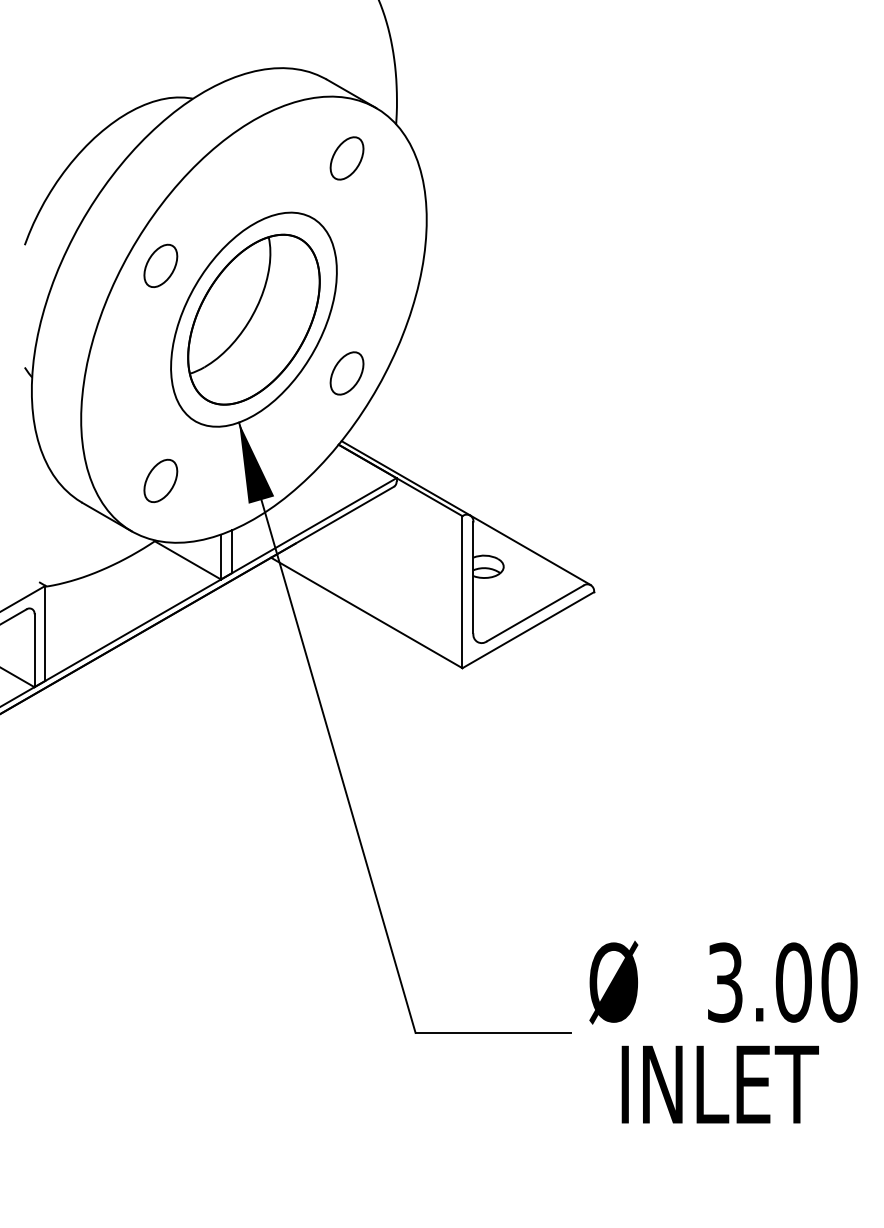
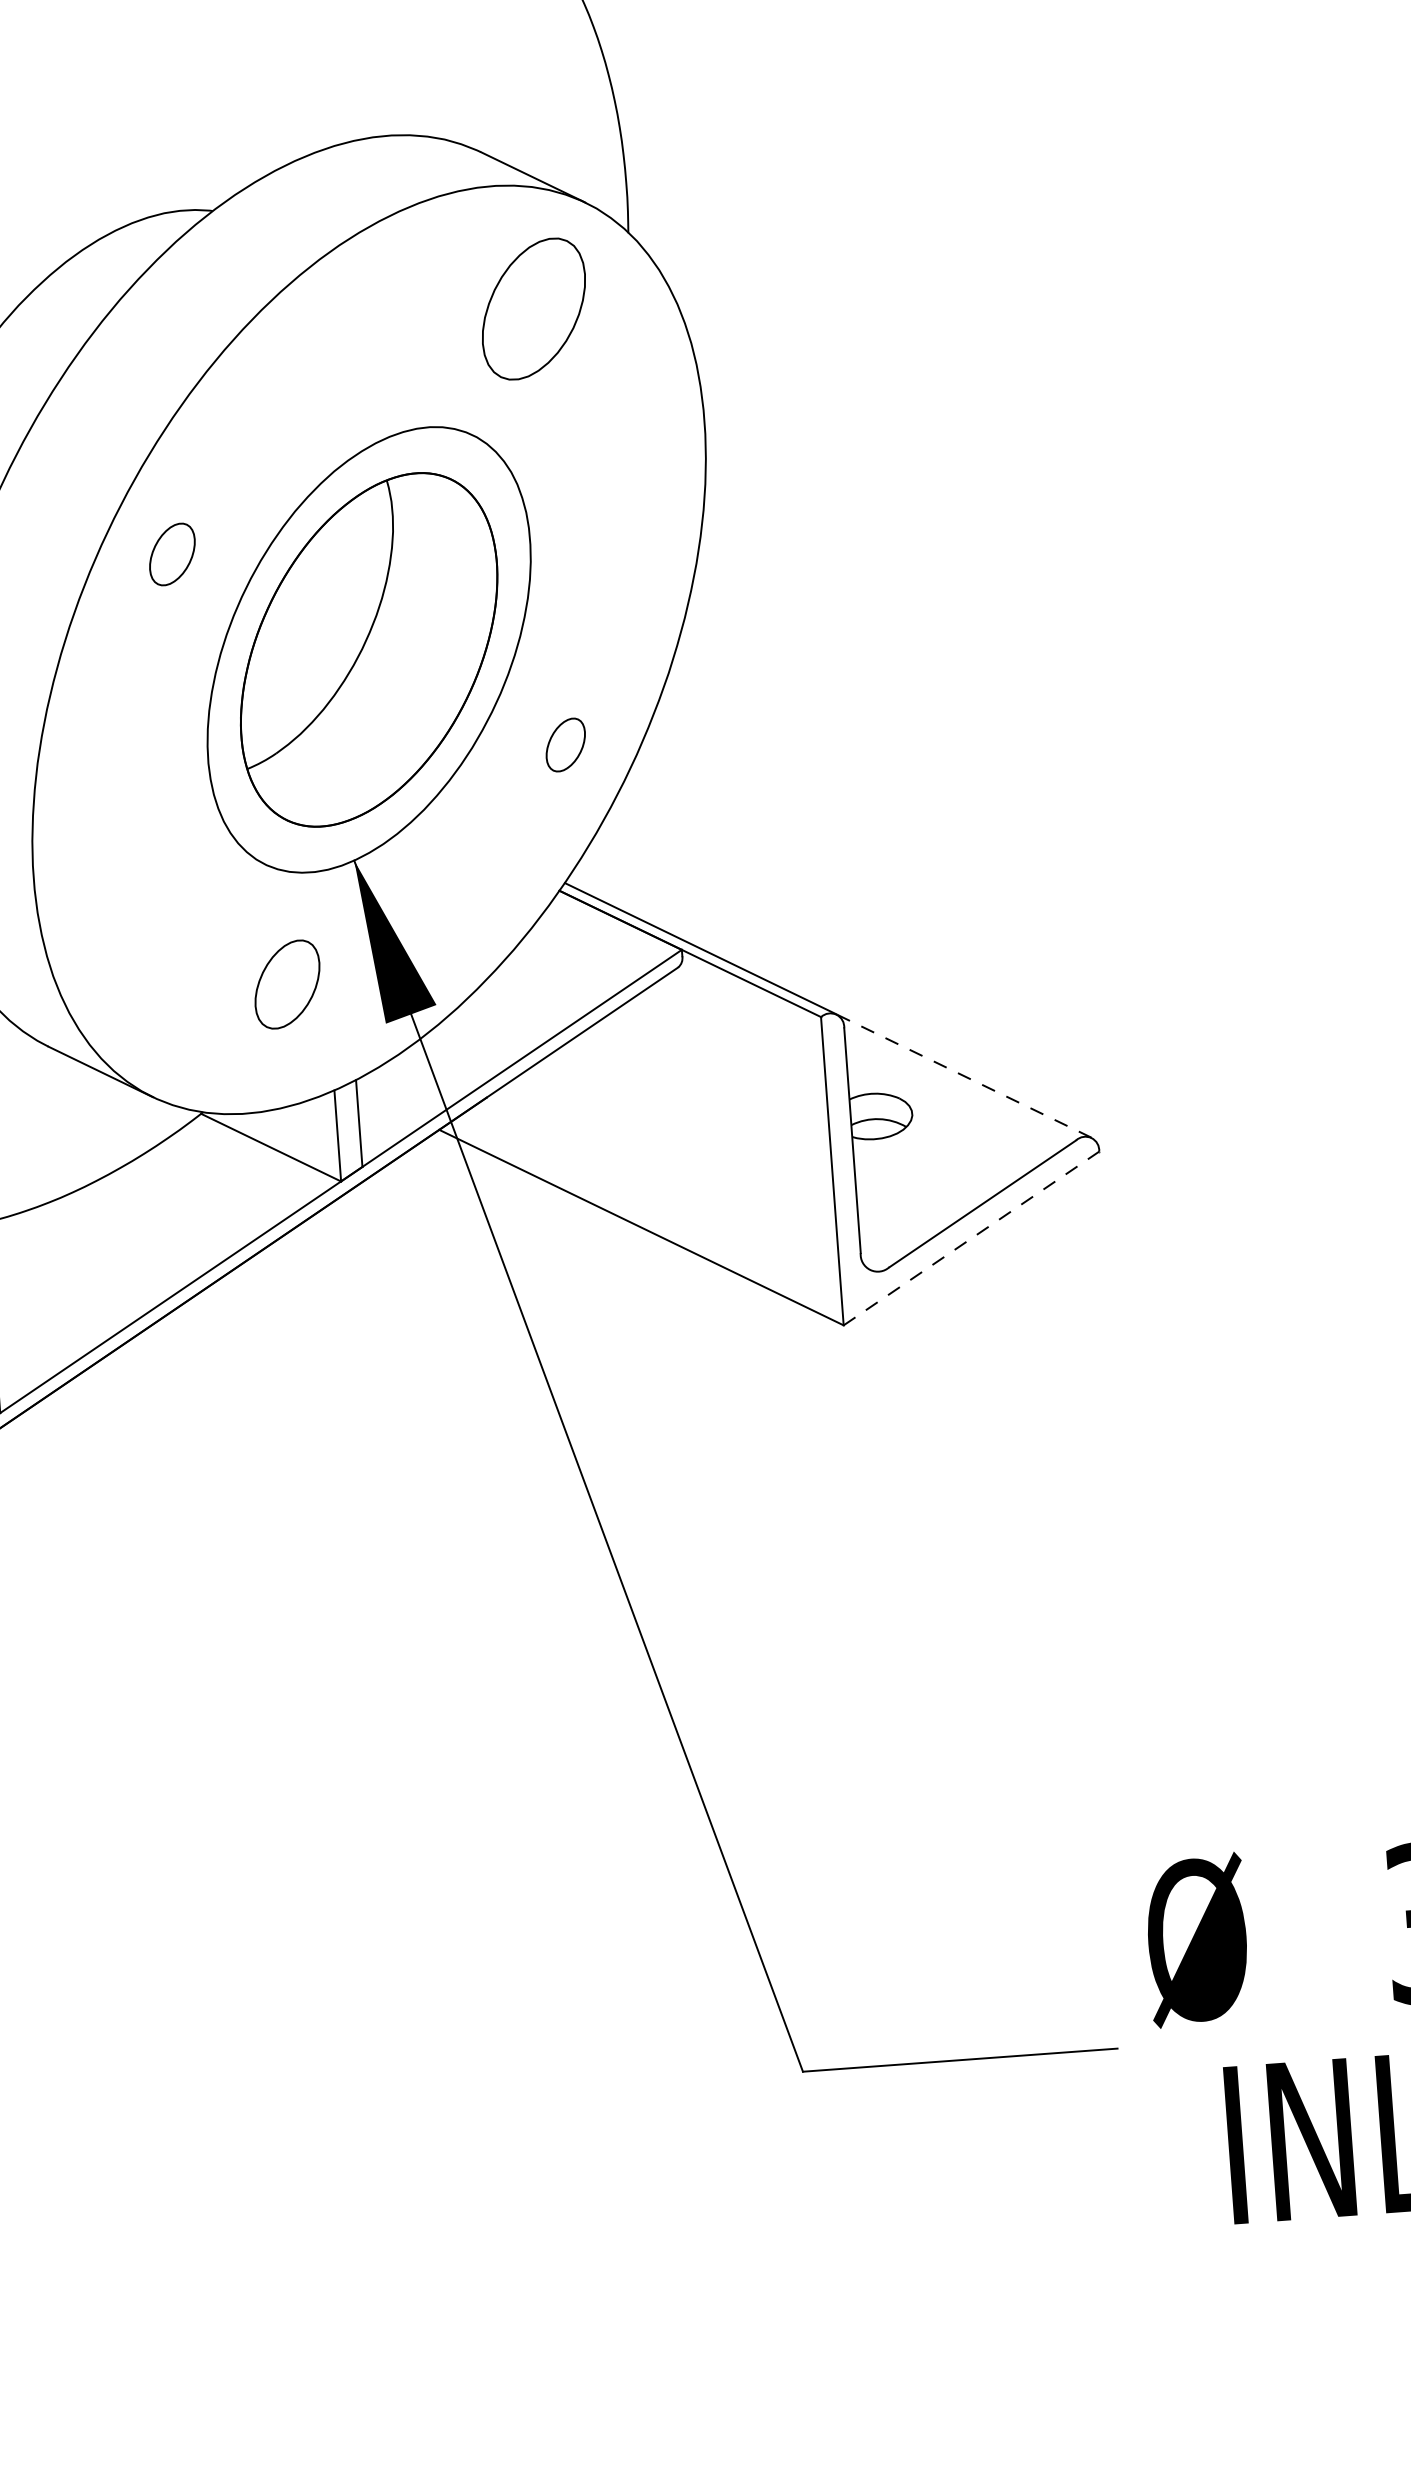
part: (346, 158) -> (532, 309), size x1.6
part: (160, 265) -> (171, 553), size x0.7
part: (346, 373) -> (564, 745), size x0.6
part: (160, 480) -> (286, 983), moved
line: (530, 550) -> (964, 1076), solid -> dashed
line: (528, 629) -> (971, 1237), solid -> dashed

